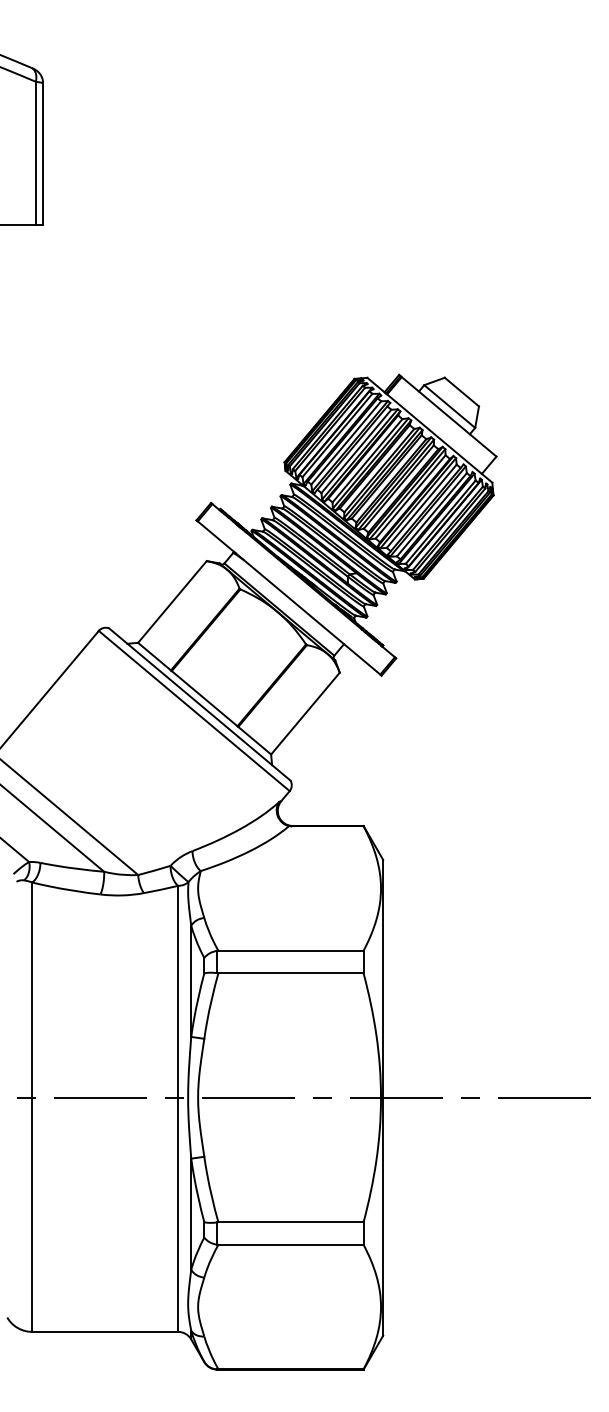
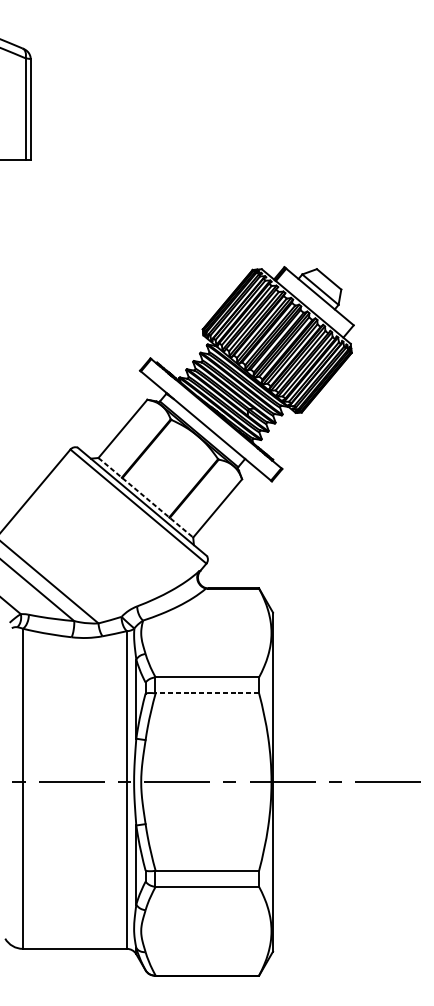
line: (204, 698) -> (145, 497), solid -> dashed
line: (291, 973) -> (207, 693), solid -> dashed

